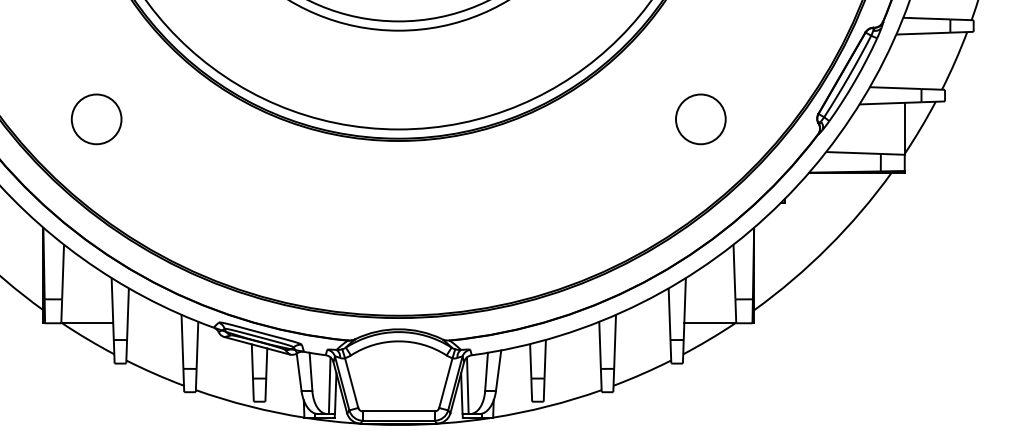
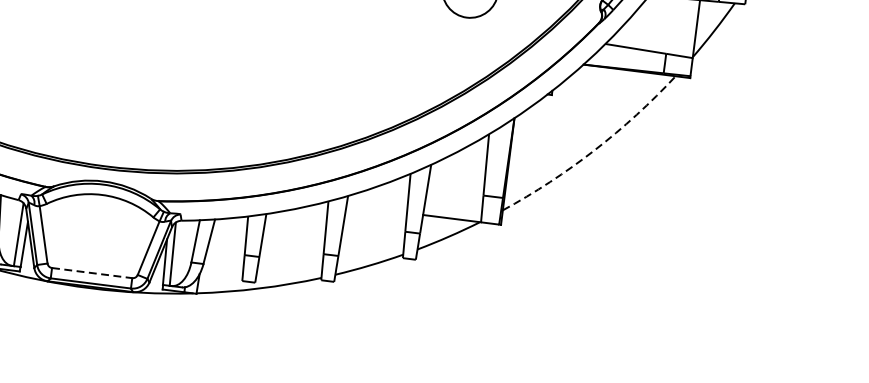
arc: (828, 247) -> (594, 150), solid -> dashed
line: (398, 411) -> (91, 273), solid -> dashed

